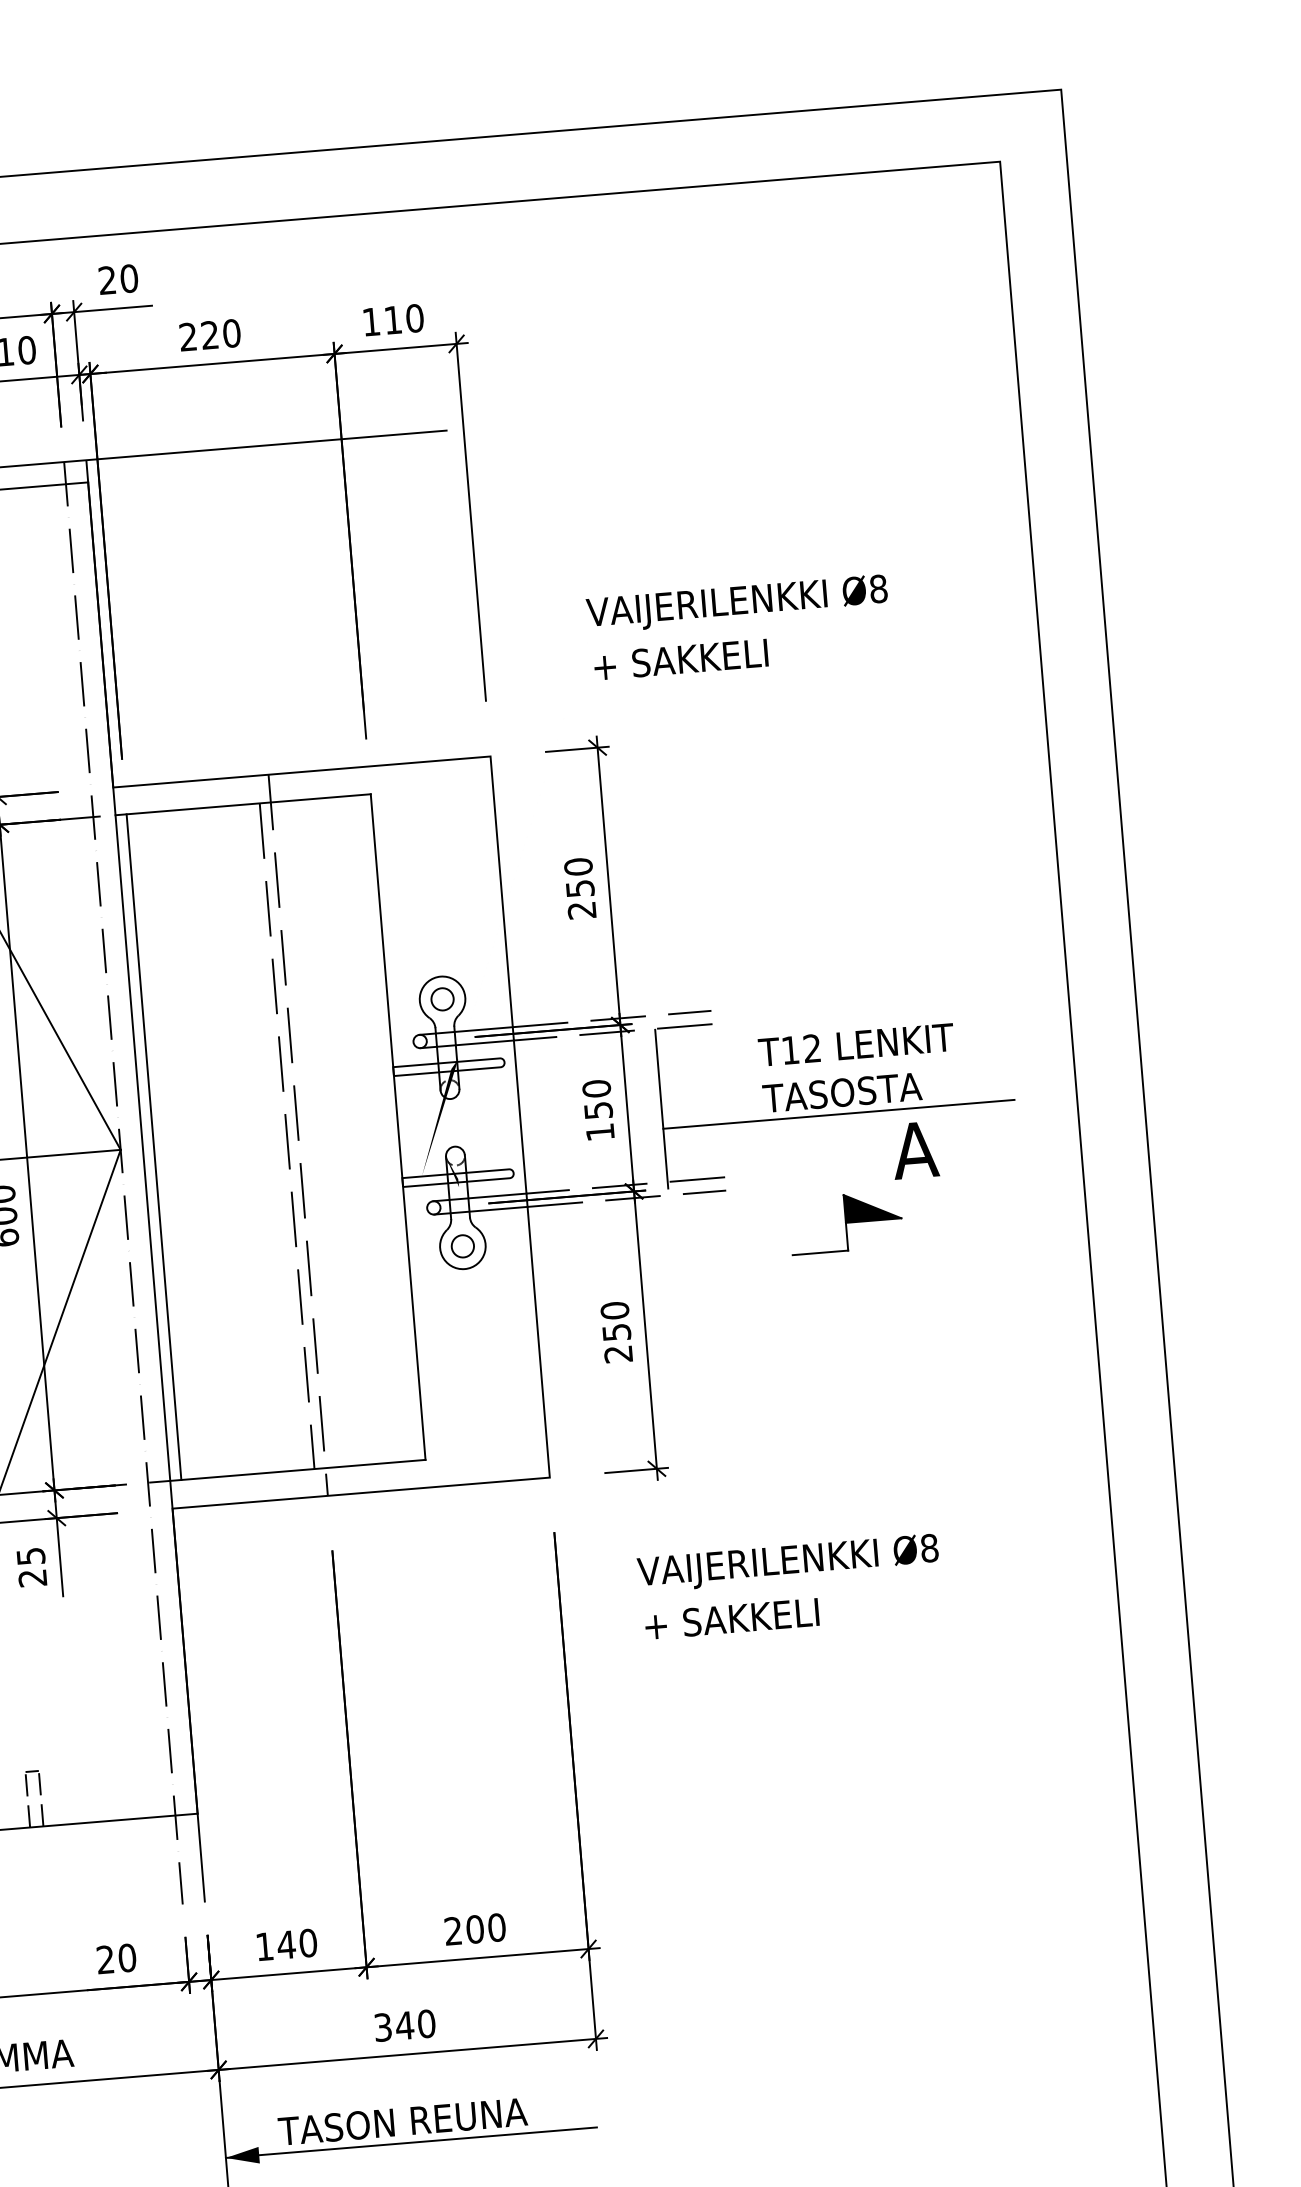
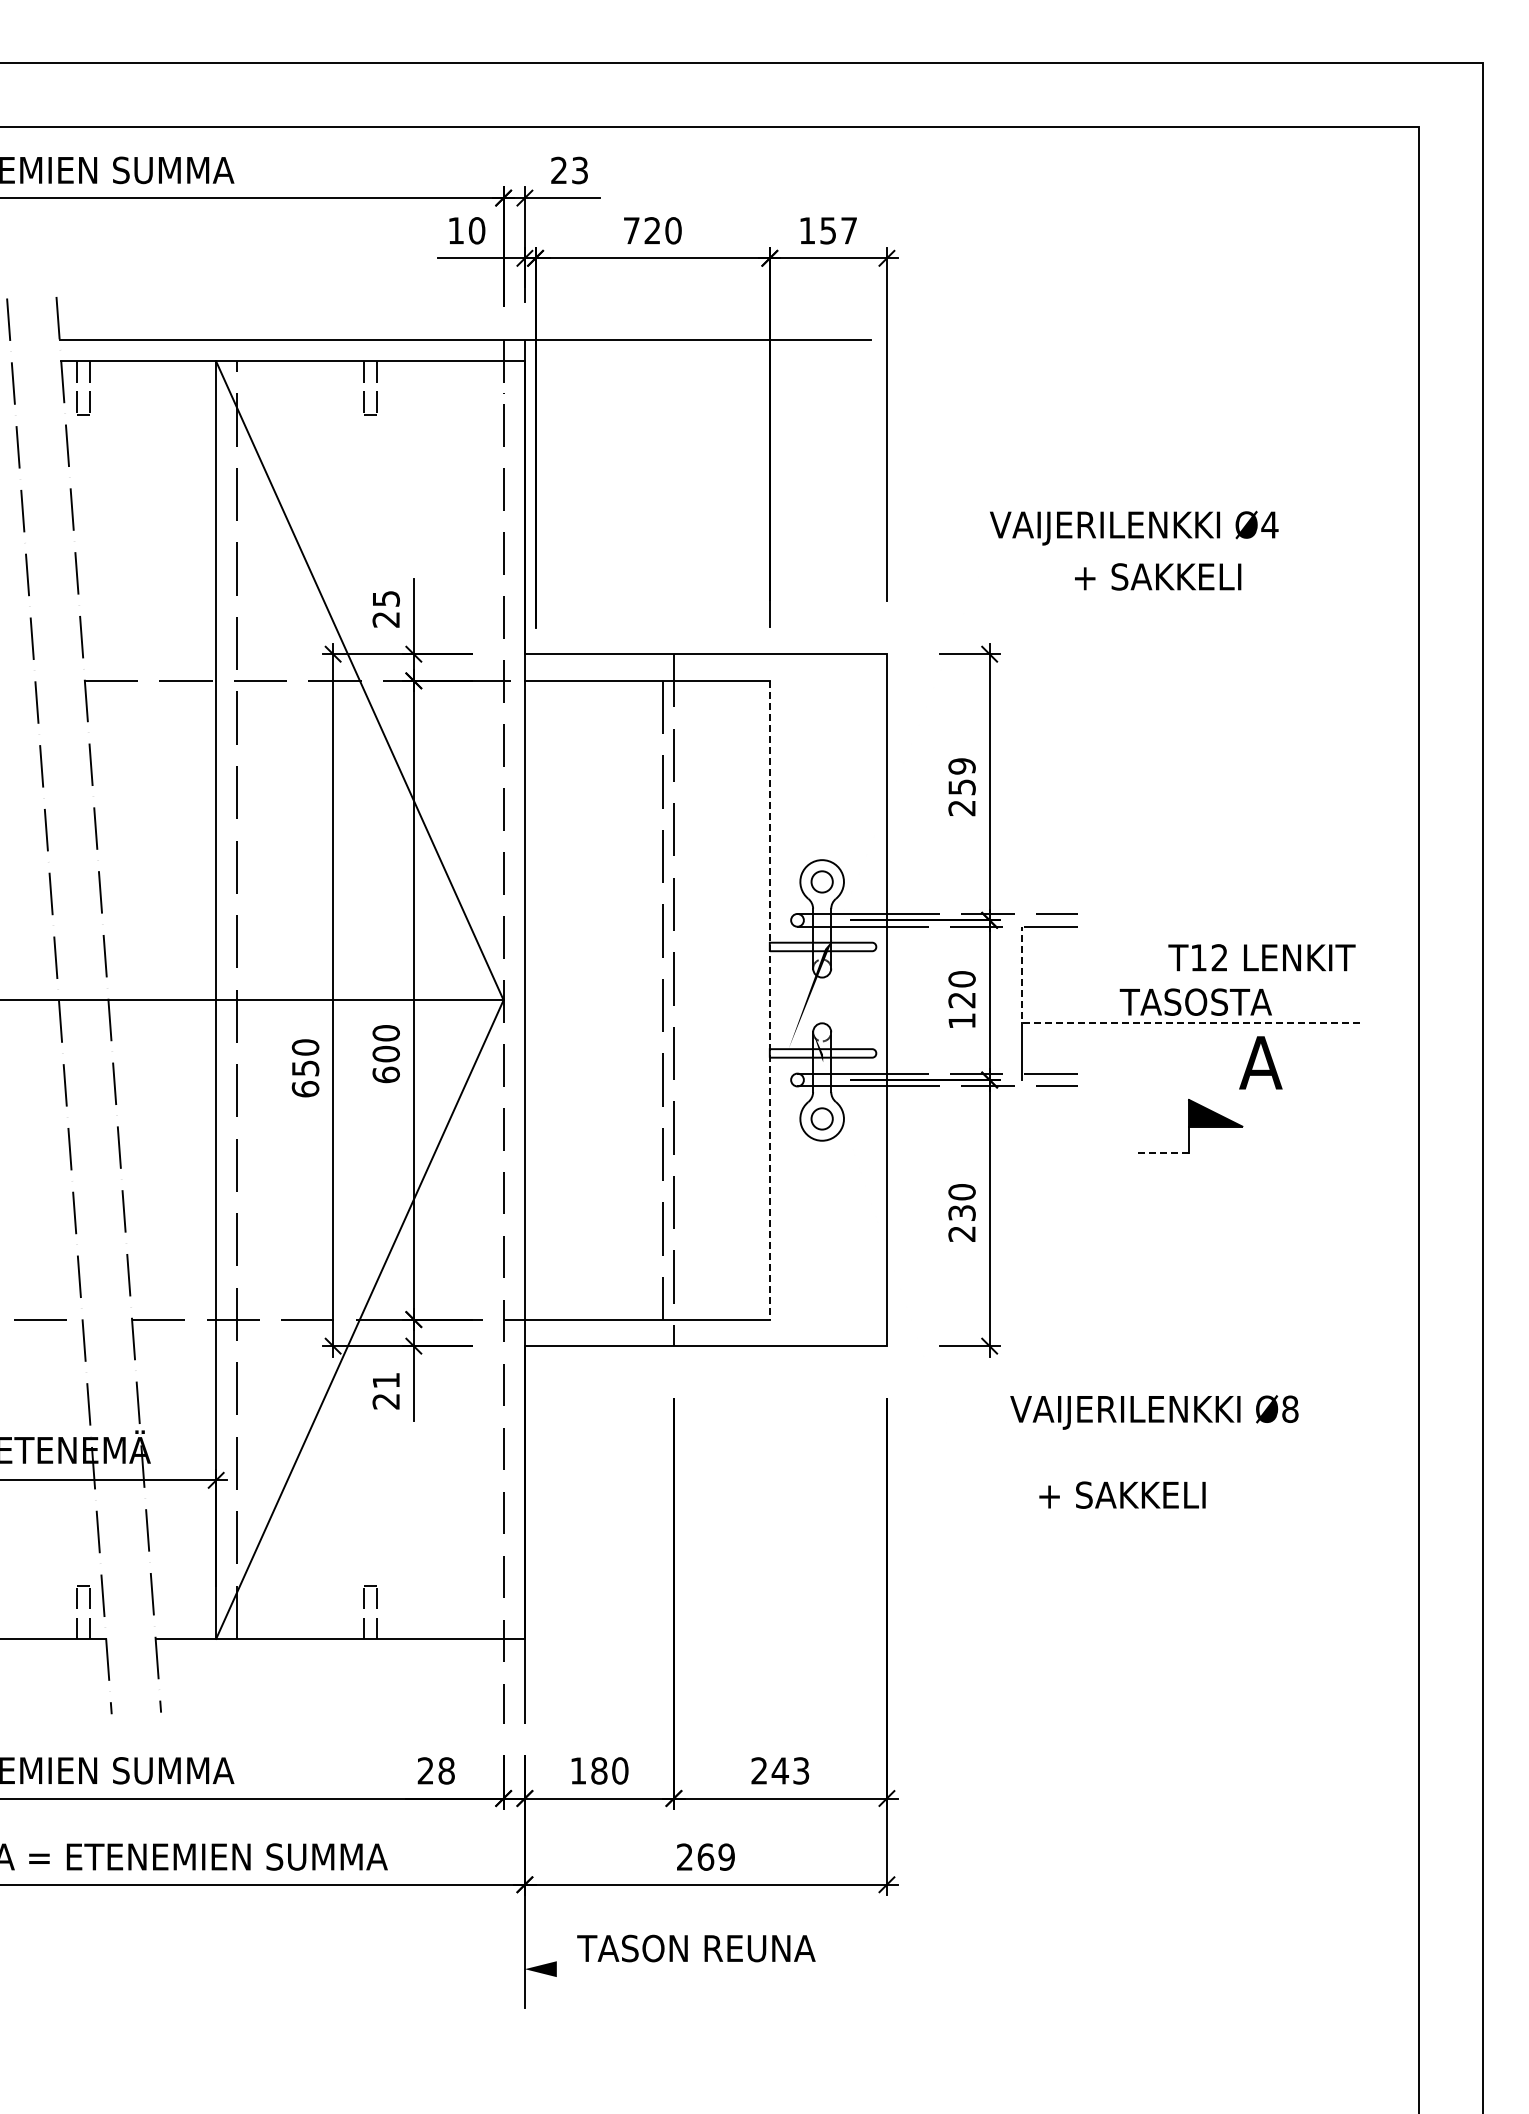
text: (128, 278) -> (579, 170), 20 -> 23
text: (403, 319) -> (838, 230), 110 -> 157
text: (188, 336) -> (631, 230), 220 -> 720
text: (878, 588) -> (1269, 524), Ø8 -> Ø4
text: (681, 659) -> (1158, 576), moved
text: (577, 867) -> (961, 766), 250 -> 259
text: (855, 1044) -> (1261, 957), moved
text: (597, 1110) -> (961, 1000), 150 -> 120
line: (788, 1118) -> (1142, 1022), solid -> dashed
line: (397, 1127) -> (769, 1000), solid -> dashed
line: (153, 1146) -> (535, 999), removed
line: (820, 1253) -> (1162, 1153), solid -> dashed
text: (616, 1331) -> (961, 1212), 250 -> 230
text: (31, 1556) -> (386, 1380), 25 -> 21
text: (788, 1563) -> (1154, 1412), moved
text: (731, 1618) -> (1122, 1494), moved
text: (485, 1928) -> (790, 1770), 200 -> 243
text: (285, 1944) -> (598, 1770), 140 -> 180
text: (127, 1957) -> (446, 1770), 20 -> 28
text: (404, 2025) -> (705, 1856), 340 -> 269
line: (411, 2143) -> (702, 1969), removed

